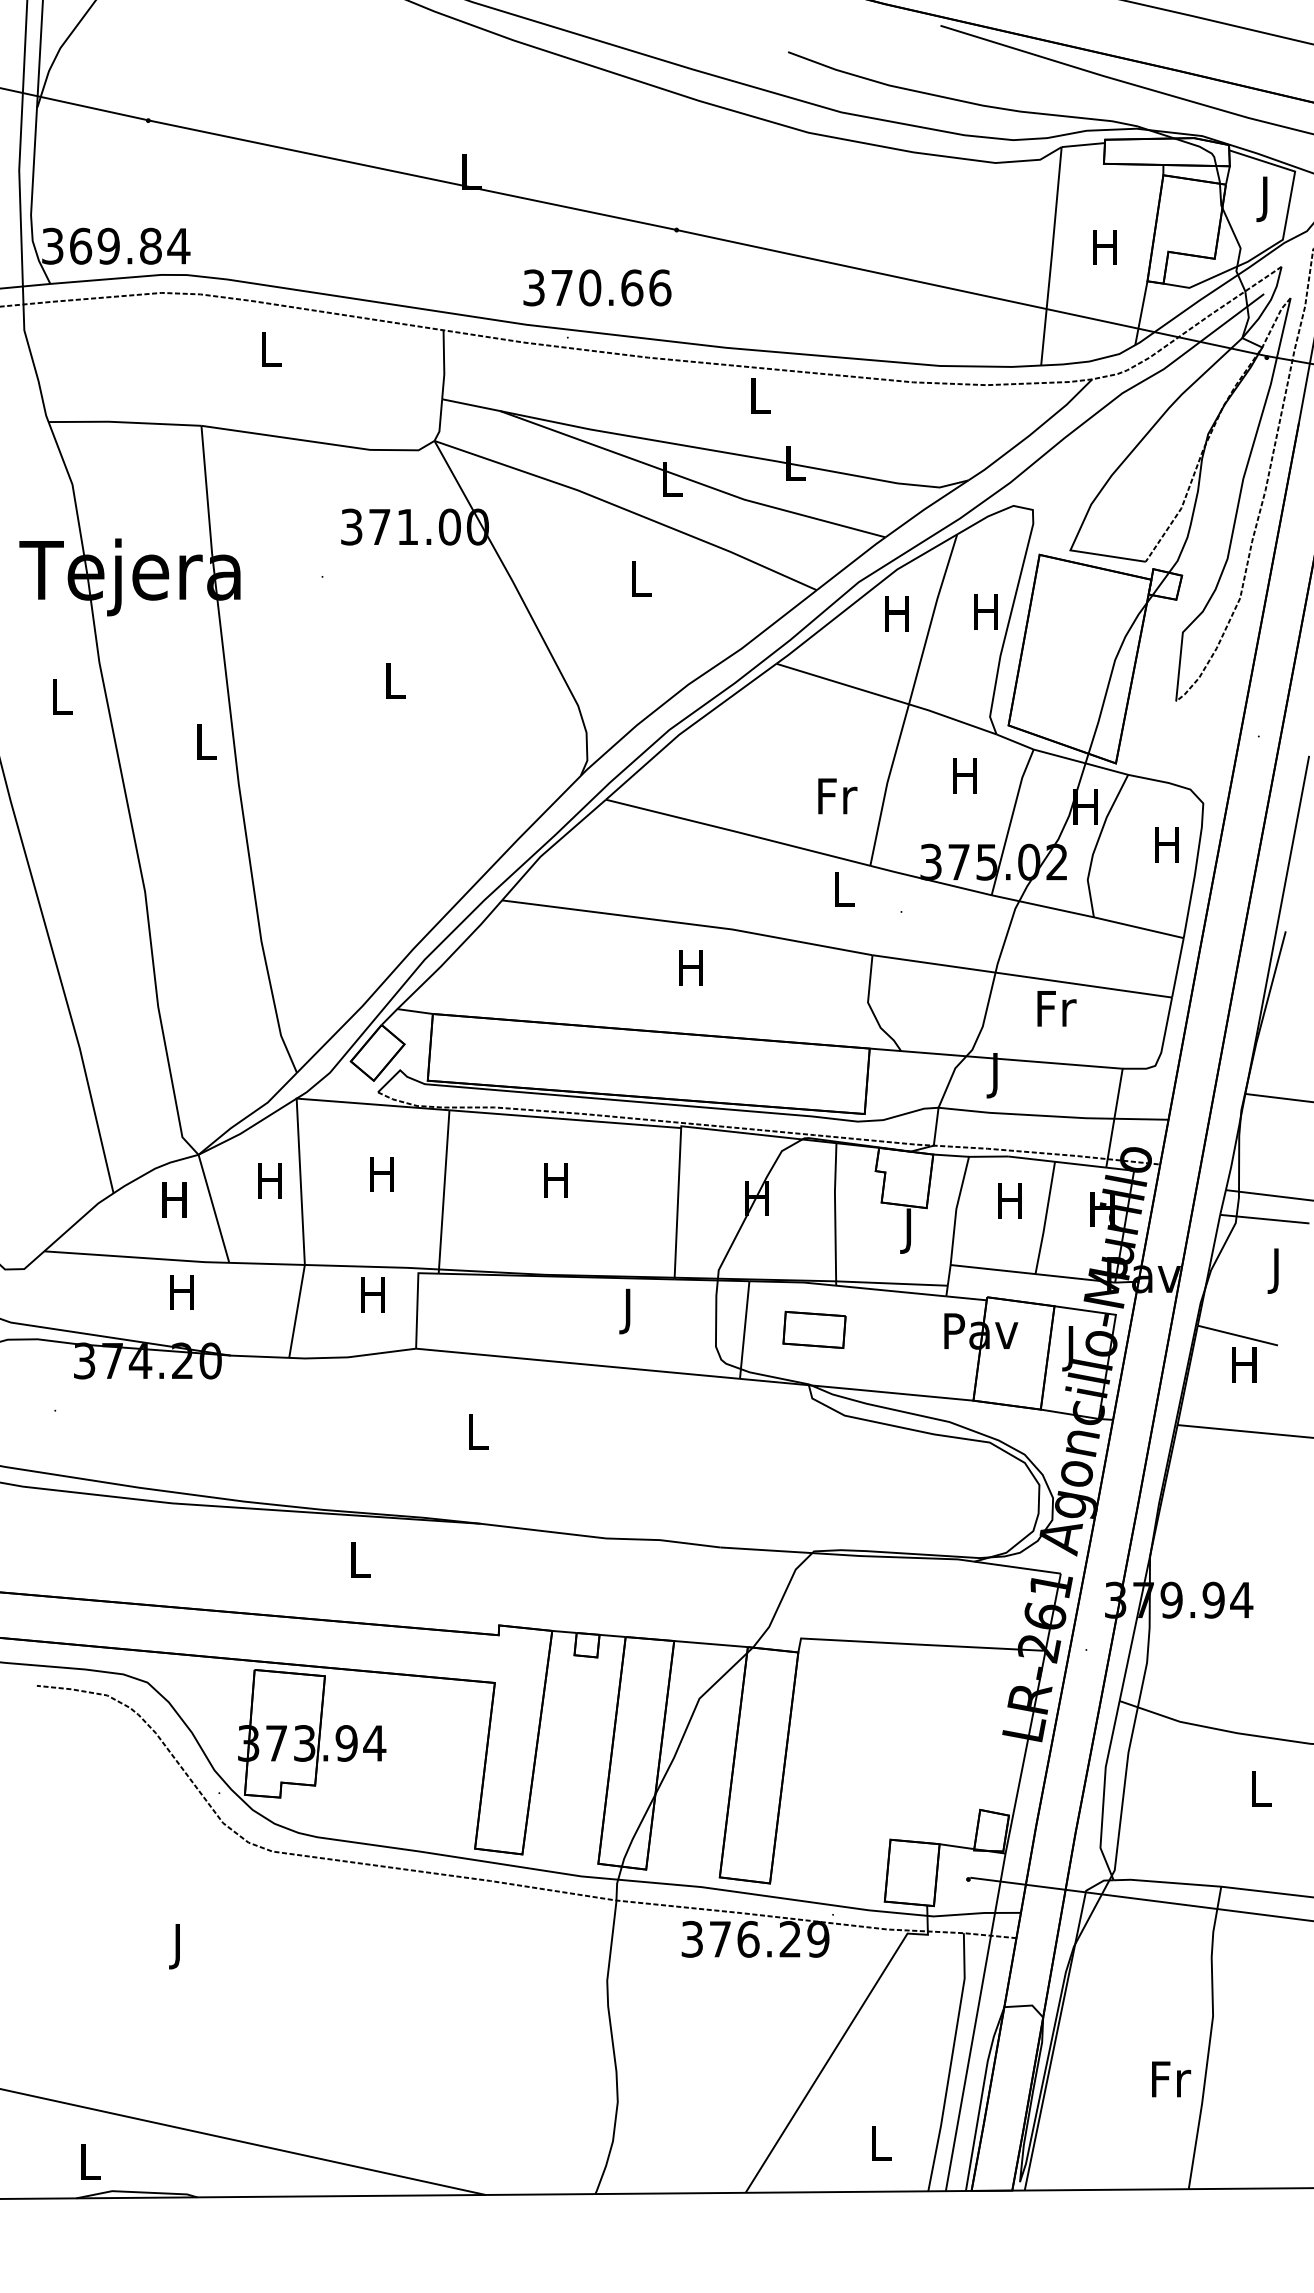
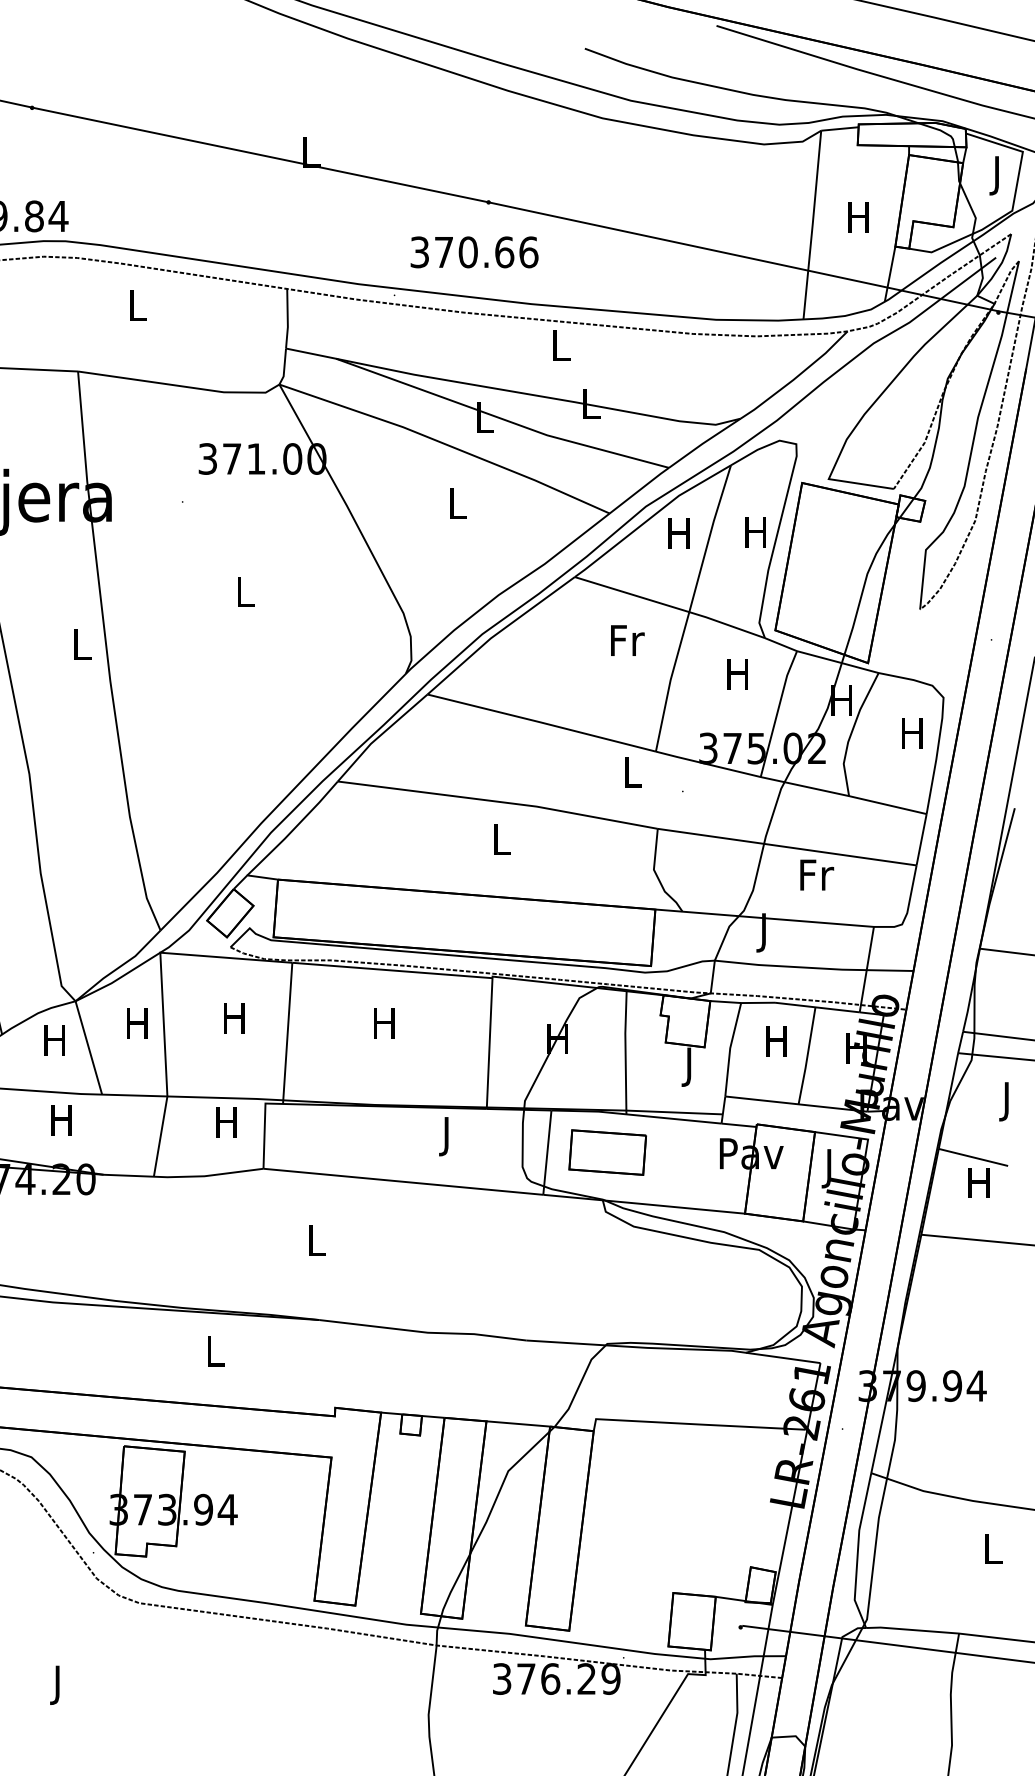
text: (597, 287) -> (474, 252), moved
text: (837, 796) -> (627, 640), moved
text: (690, 967) -> (500, 839), H -> L
part: (814, 1329) -> (607, 1152), size x1.43

